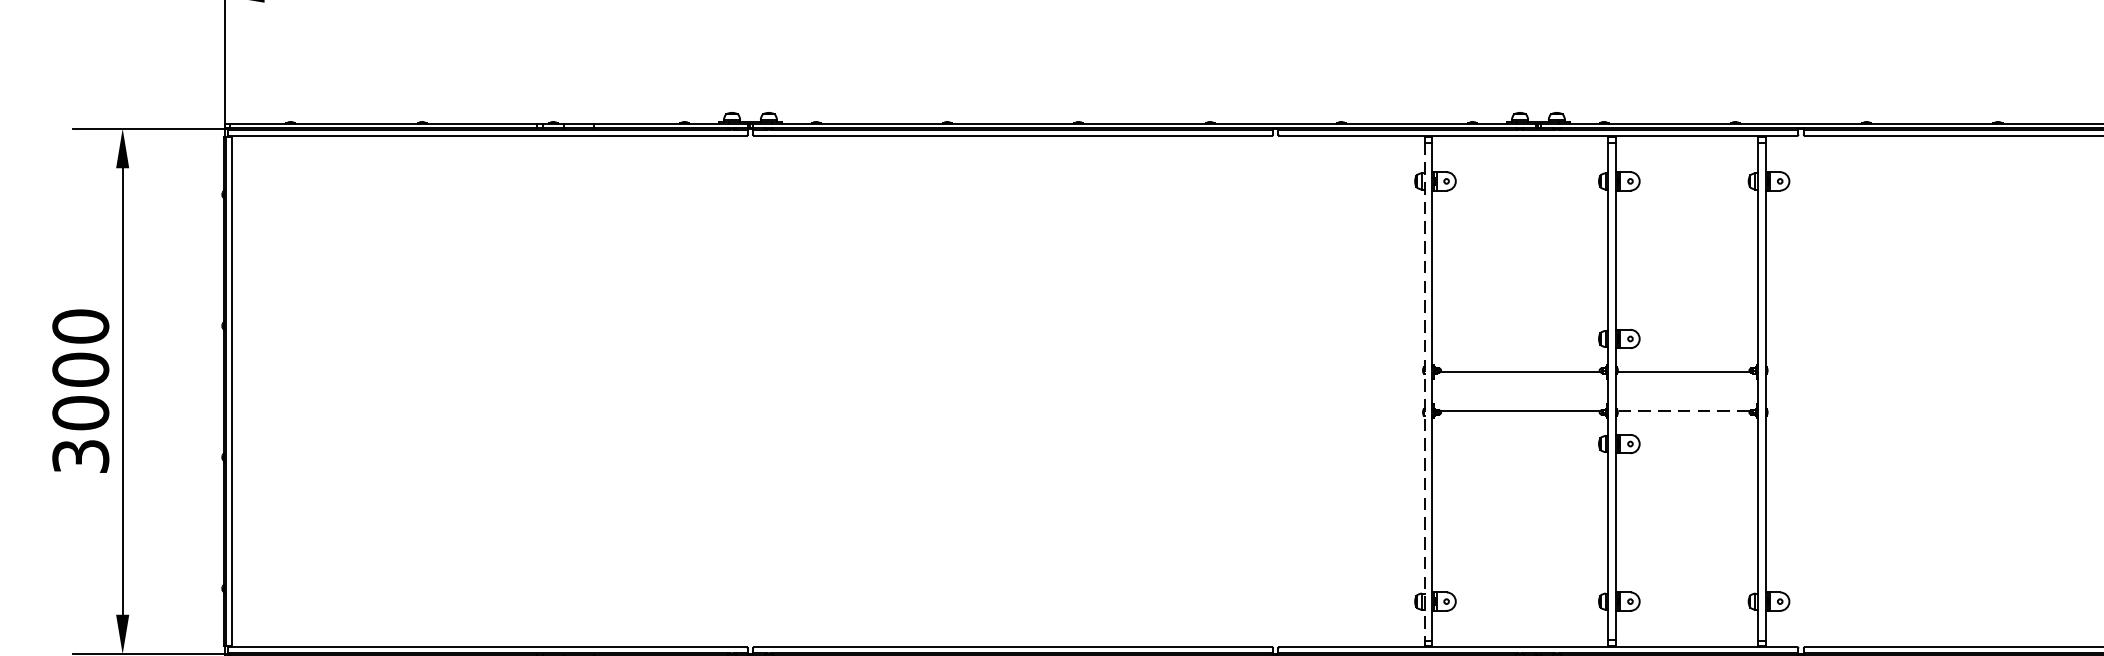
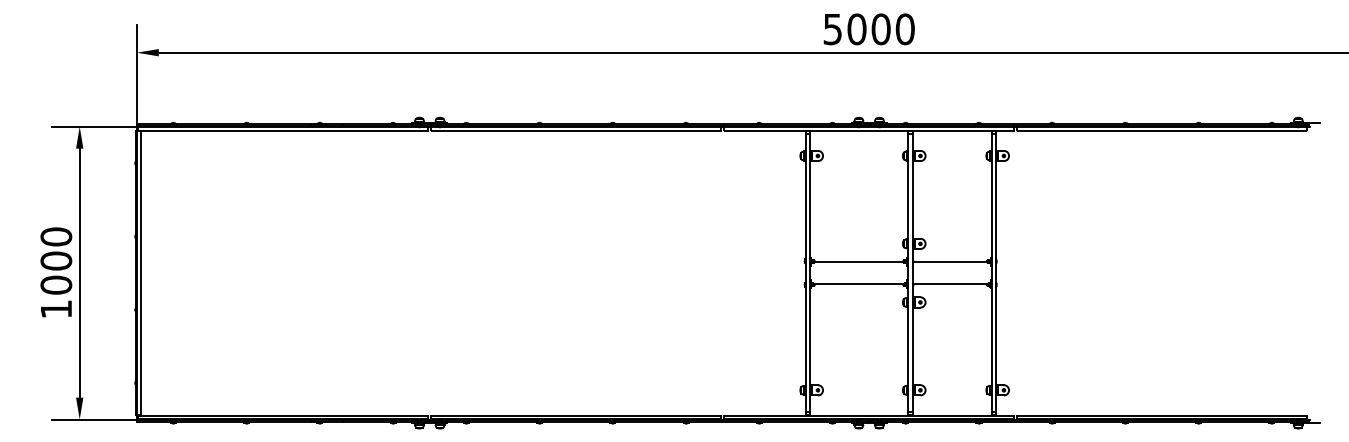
line: (1424, 392) -> (805, 273), dashed -> solid
line: (1684, 411) -> (950, 284), dashed -> solid
text: (81, 456) -> (56, 309), 3000 -> 1000

